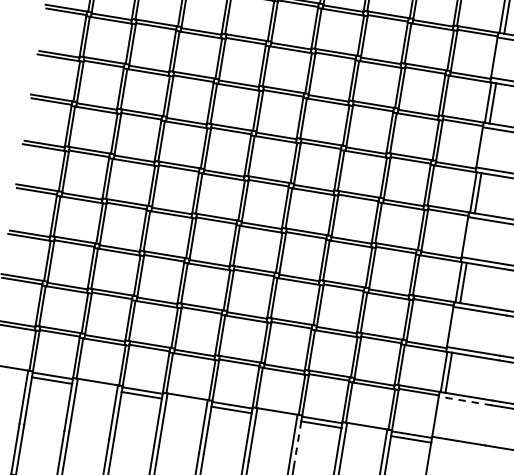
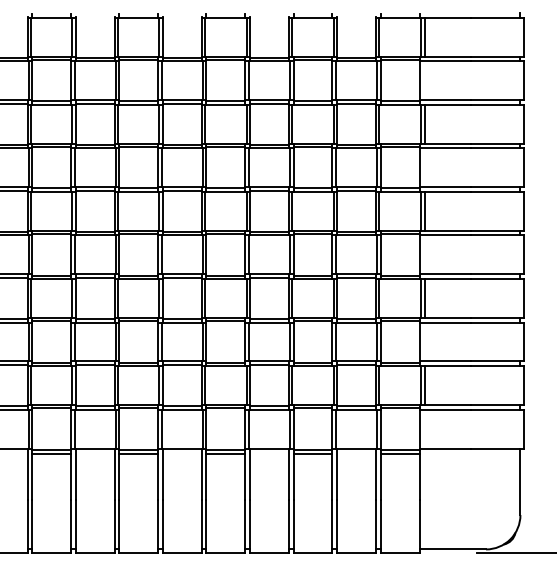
line: (465, 400) -> (445, 409), dashed -> solid
line: (297, 445) -> (293, 477), dashed -> solid

